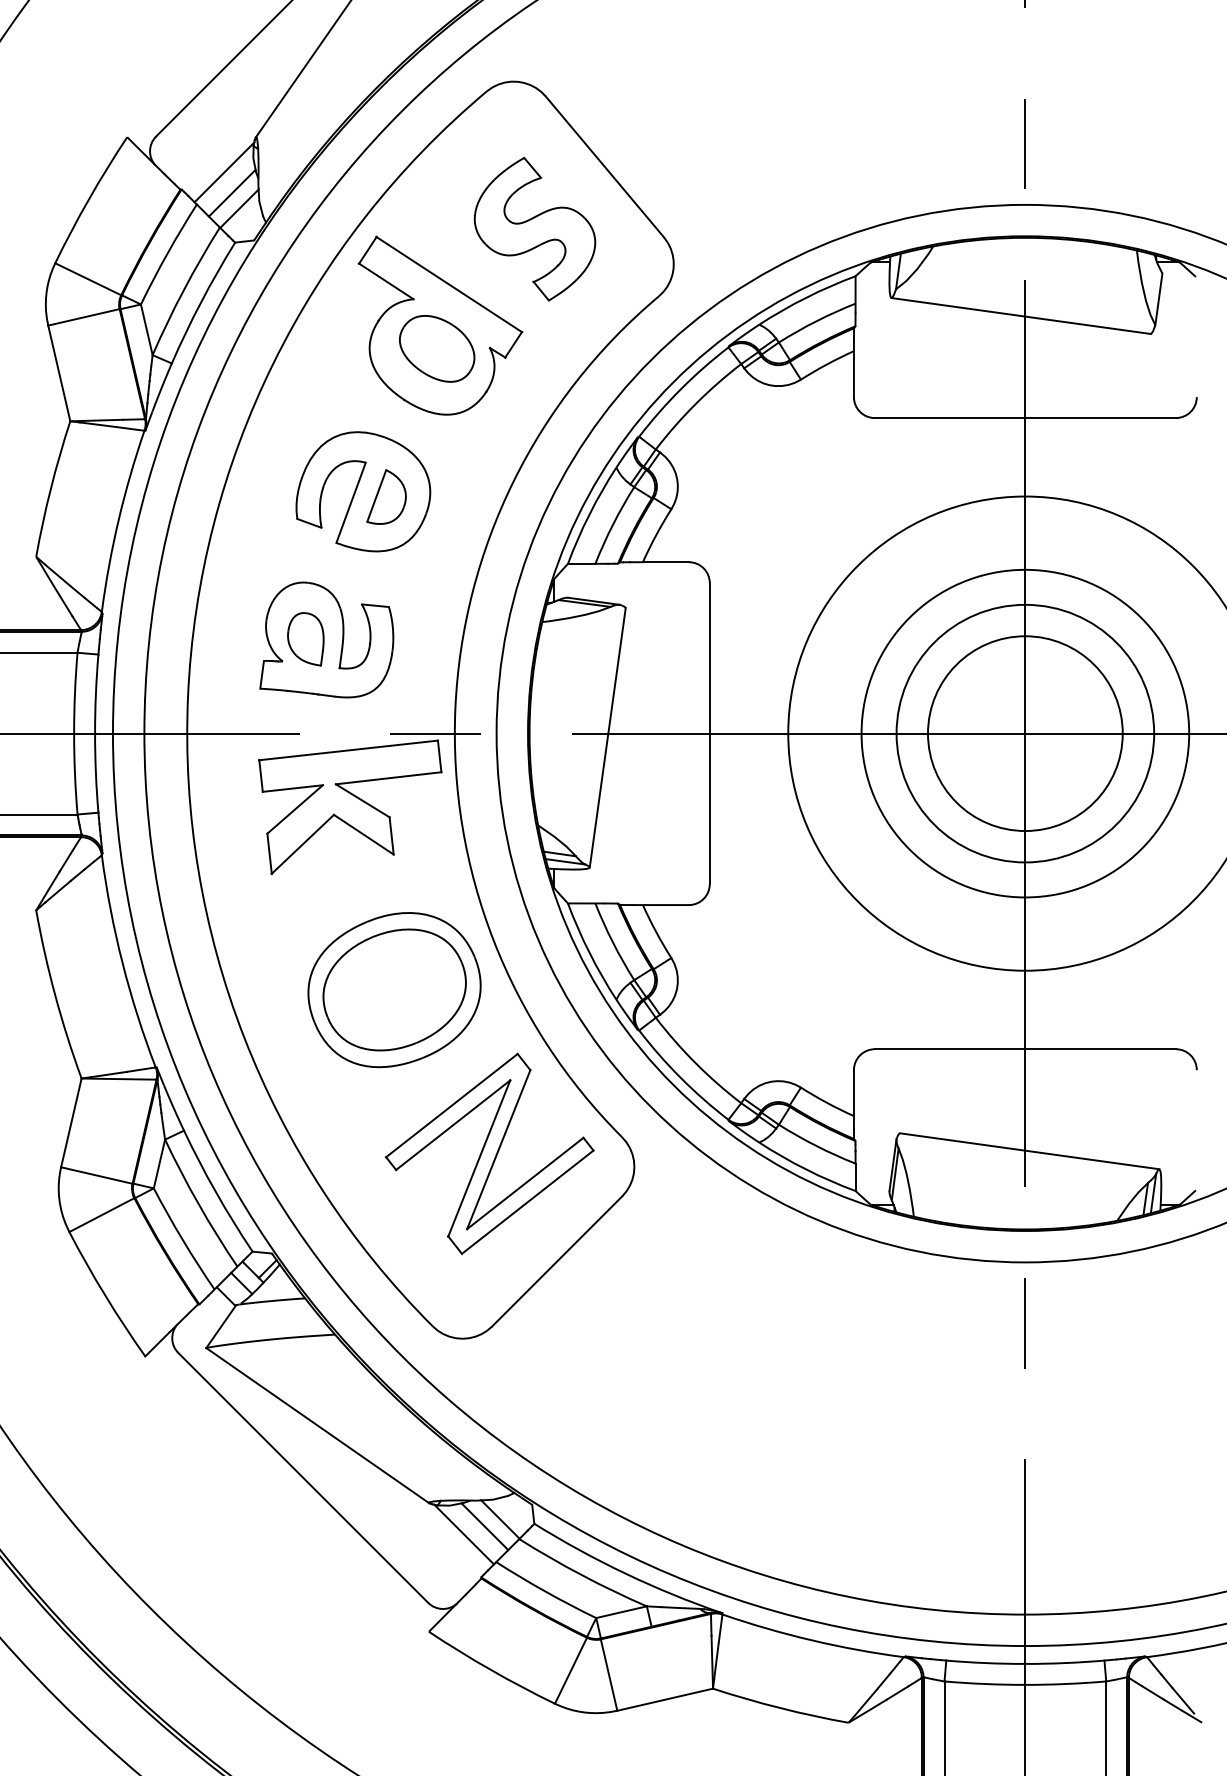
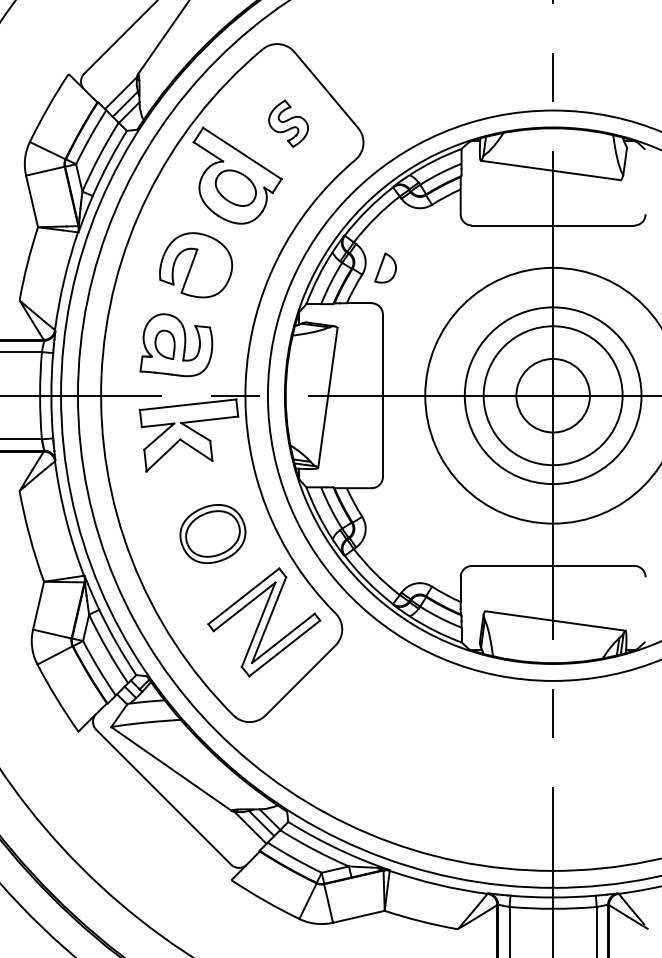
part: (534, 228) -> (288, 123), size x0.6
part: (386, 495) -> (385, 267), moved
circle: (1024, 733) -> (552, 395), size x0.7
part: (393, 989) -> (212, 533), size x0.7

